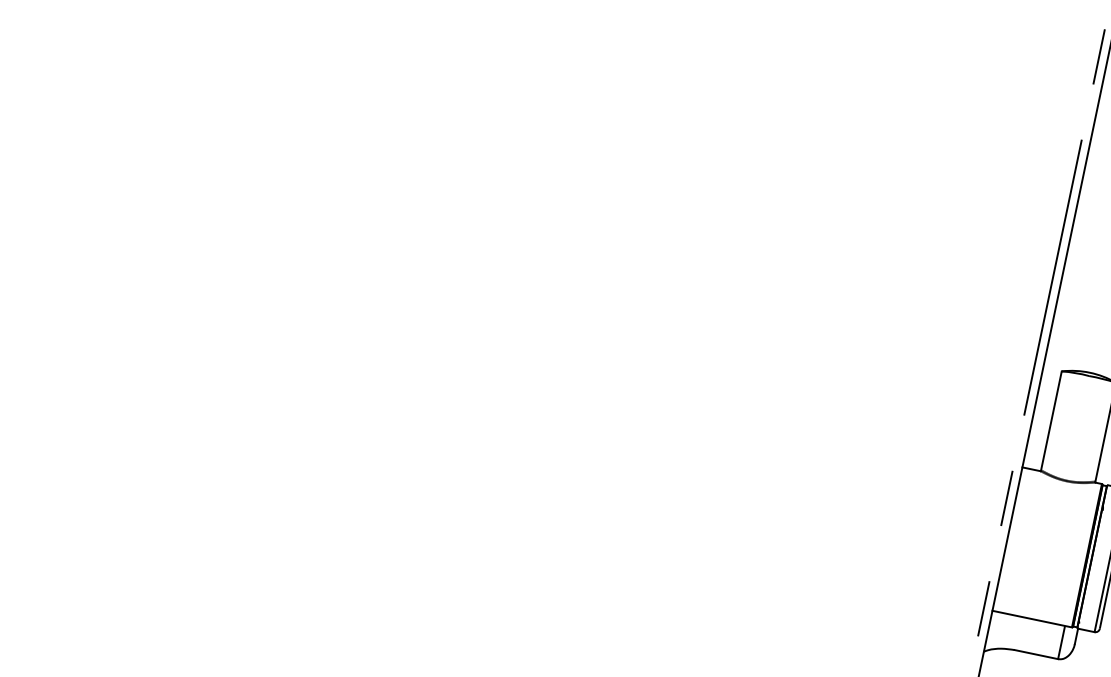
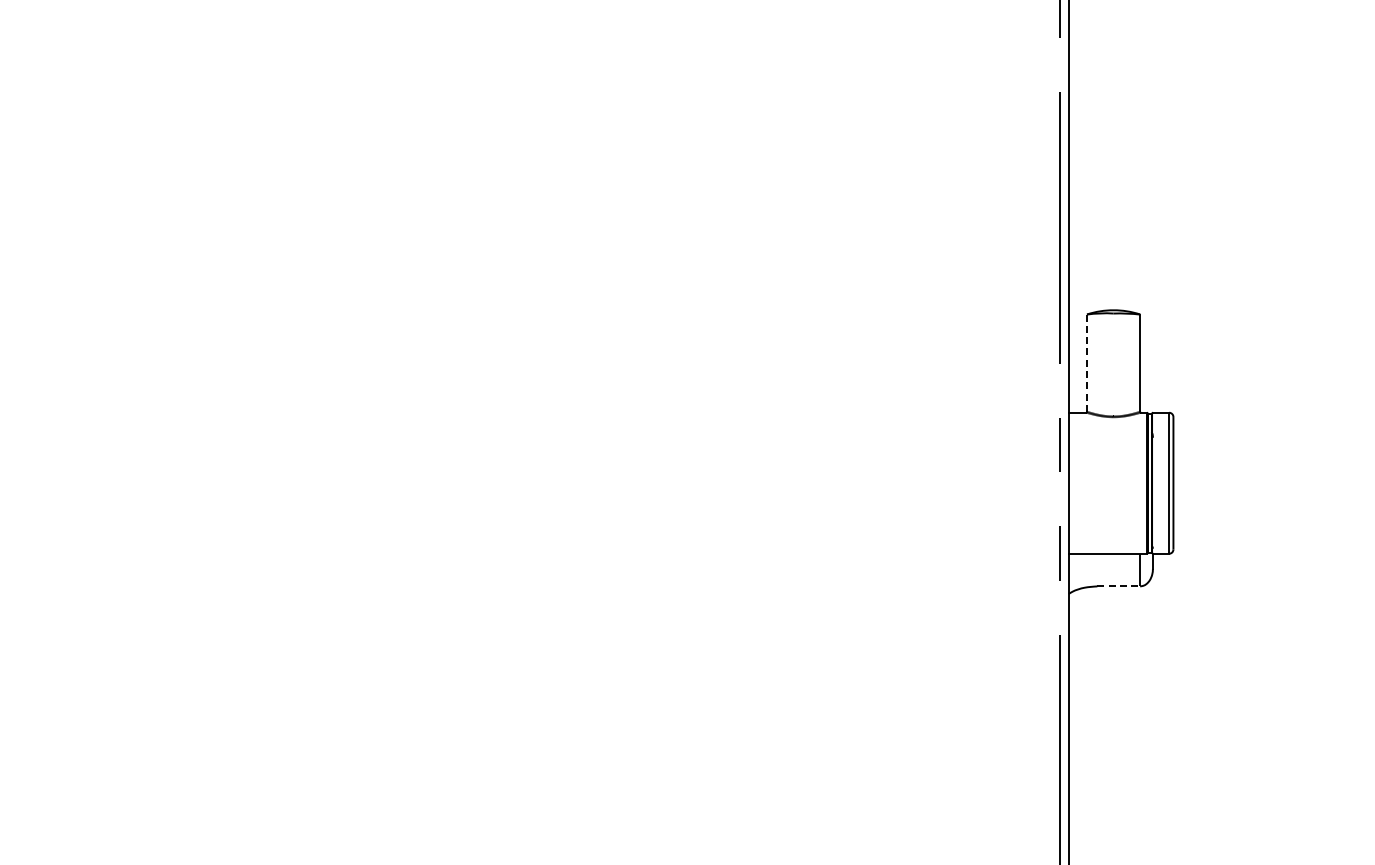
line: (1050, 421) -> (1086, 363), solid -> dashed
line: (1037, 654) -> (1119, 586), solid -> dashed

